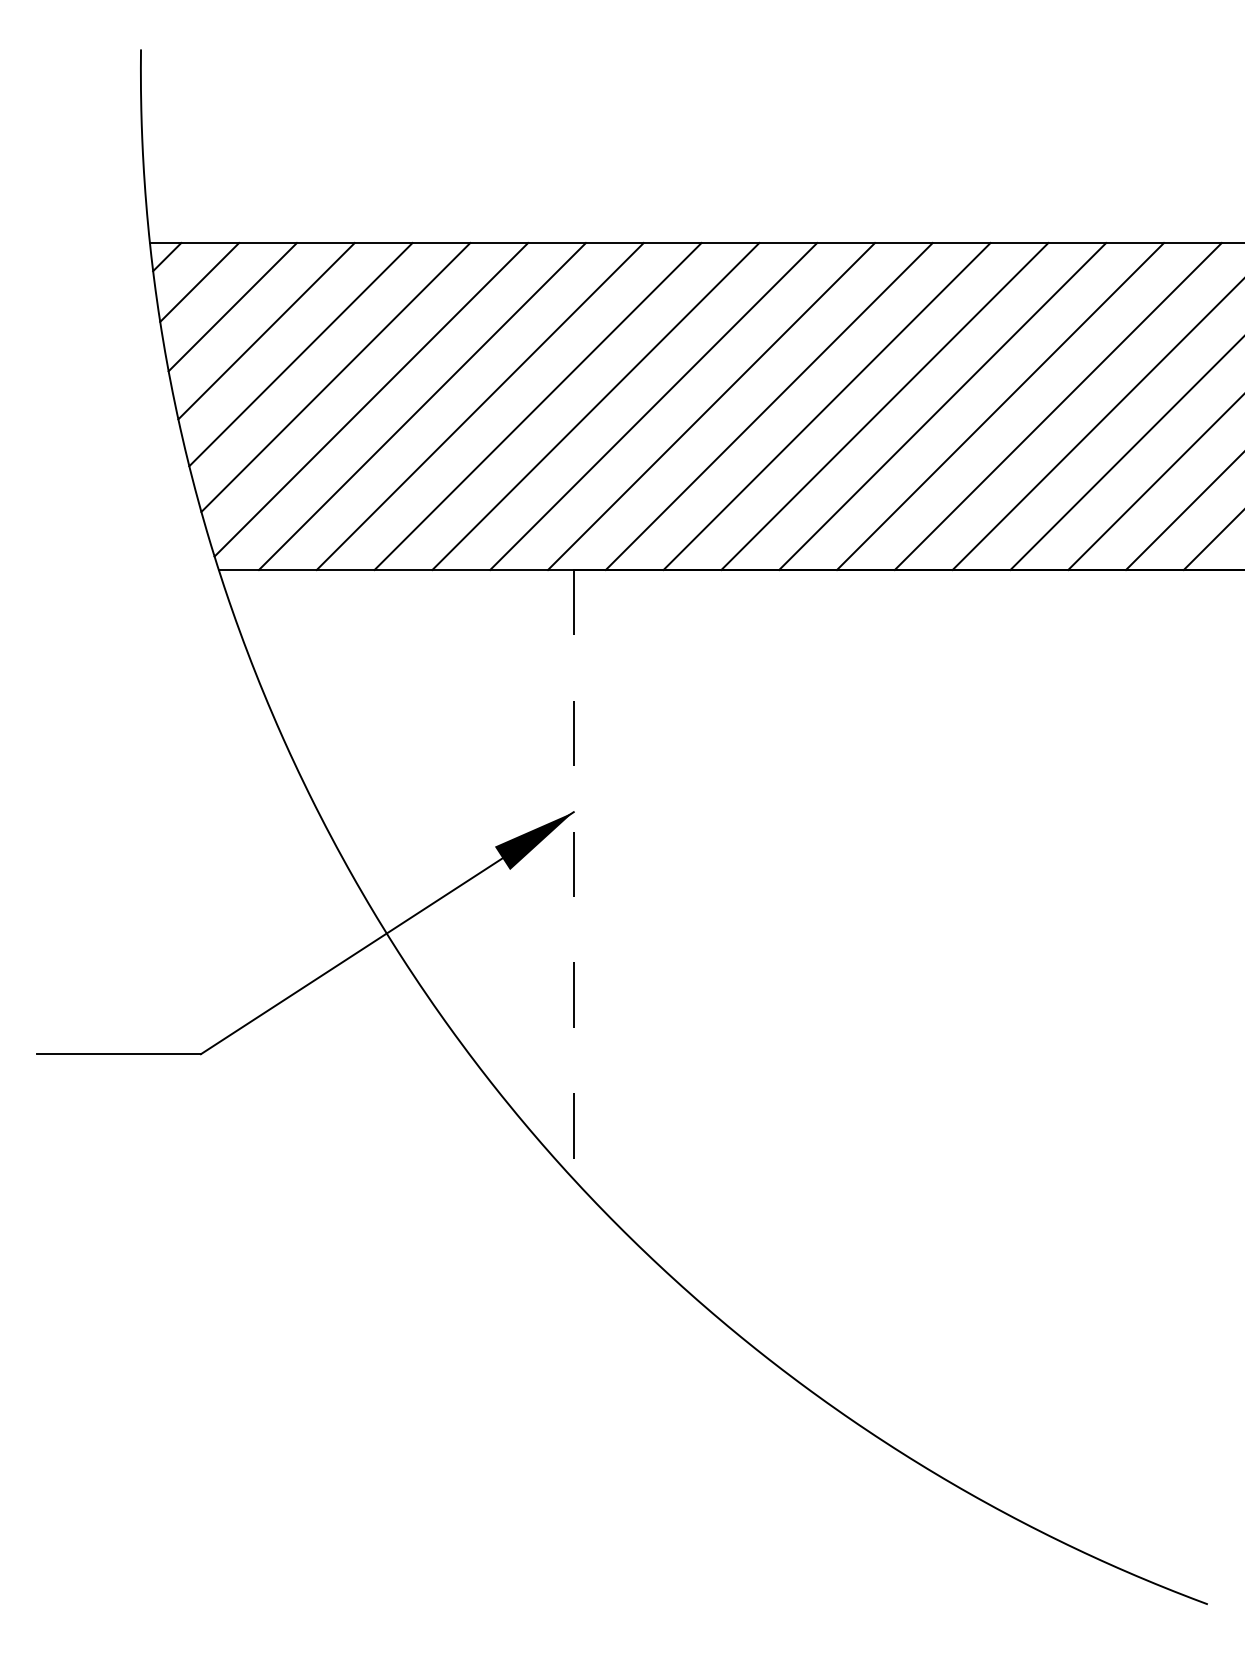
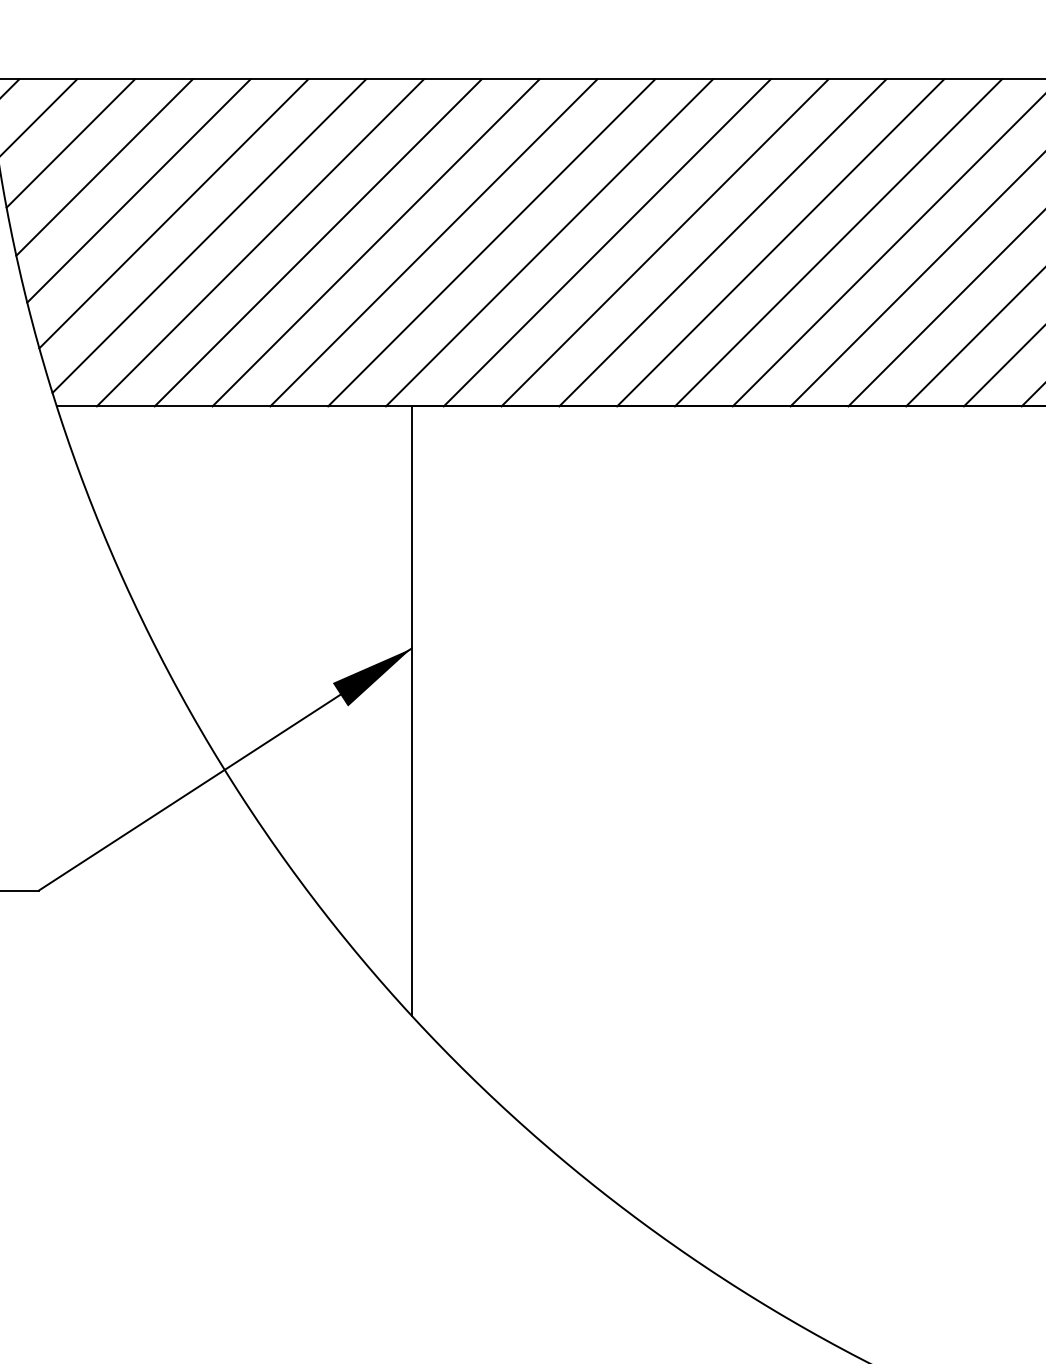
line: (573, 874) -> (411, 710), dashed -> solid

